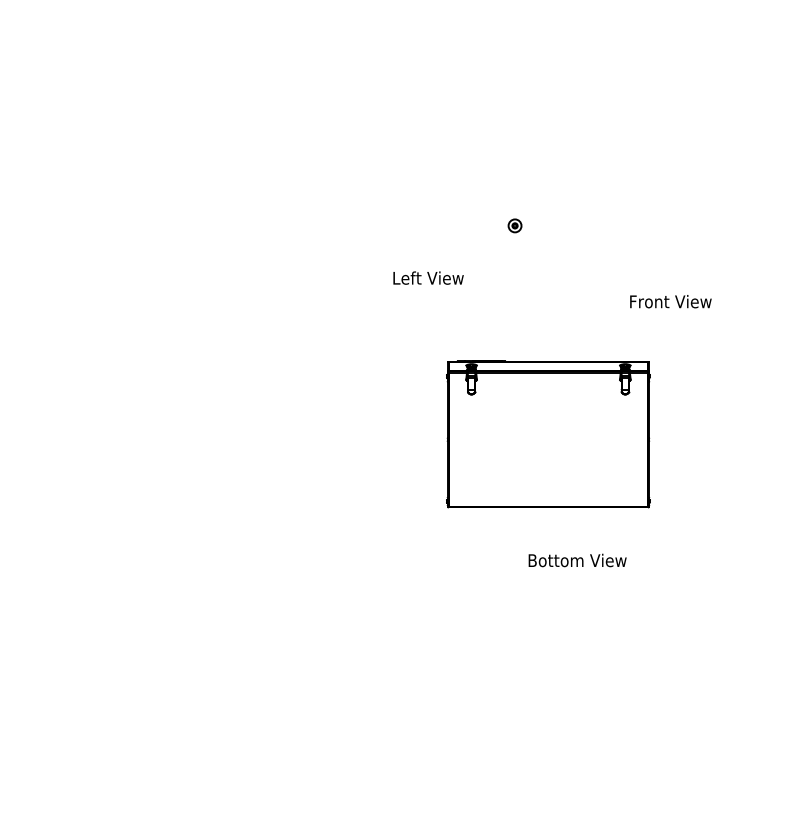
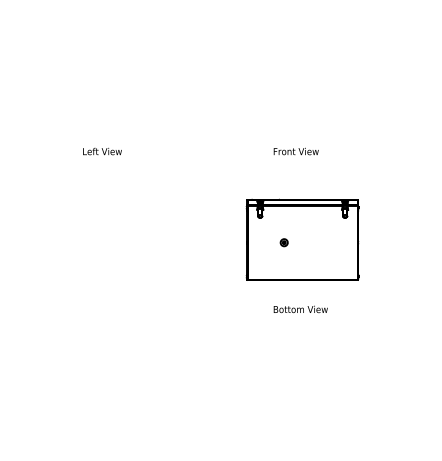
part: (513, 225) -> (283, 242), moved
text: (428, 278) -> (102, 151), moved
text: (669, 301) -> (295, 151), moved
text: (577, 560) -> (300, 309), moved

